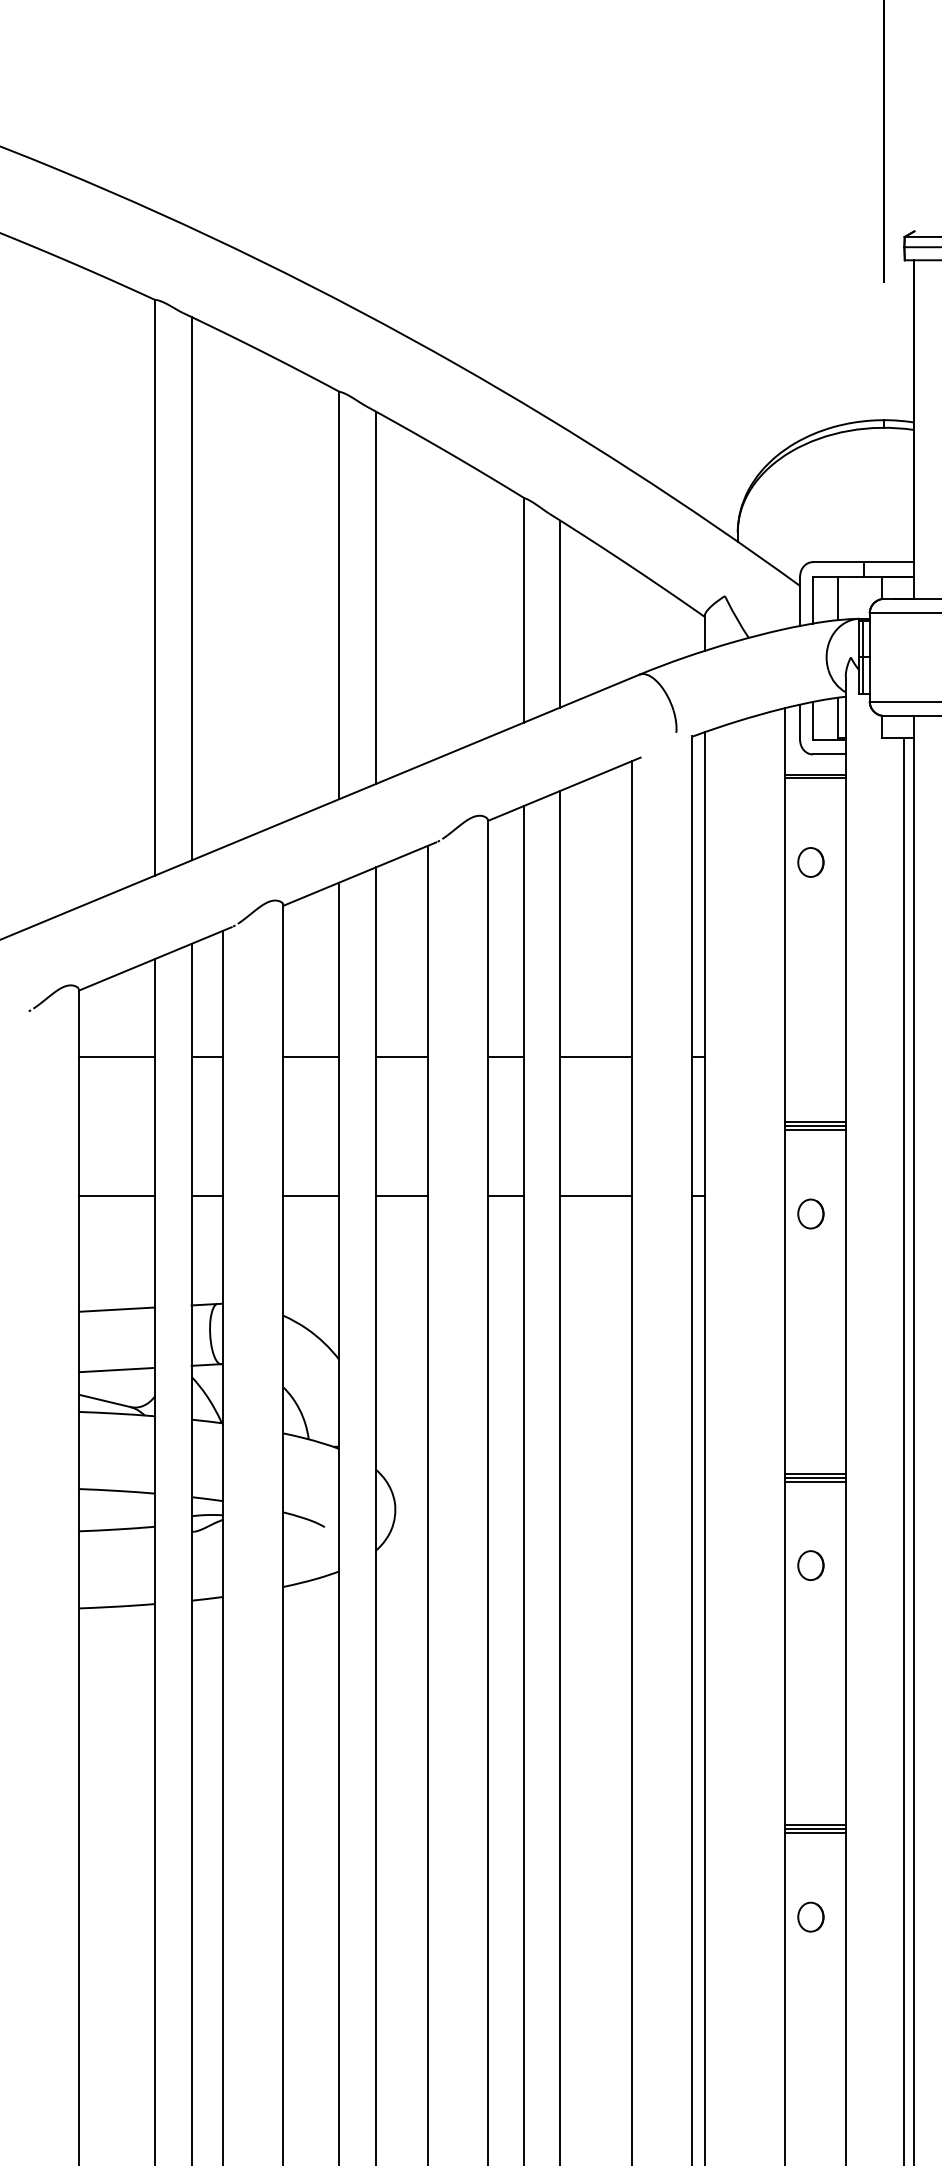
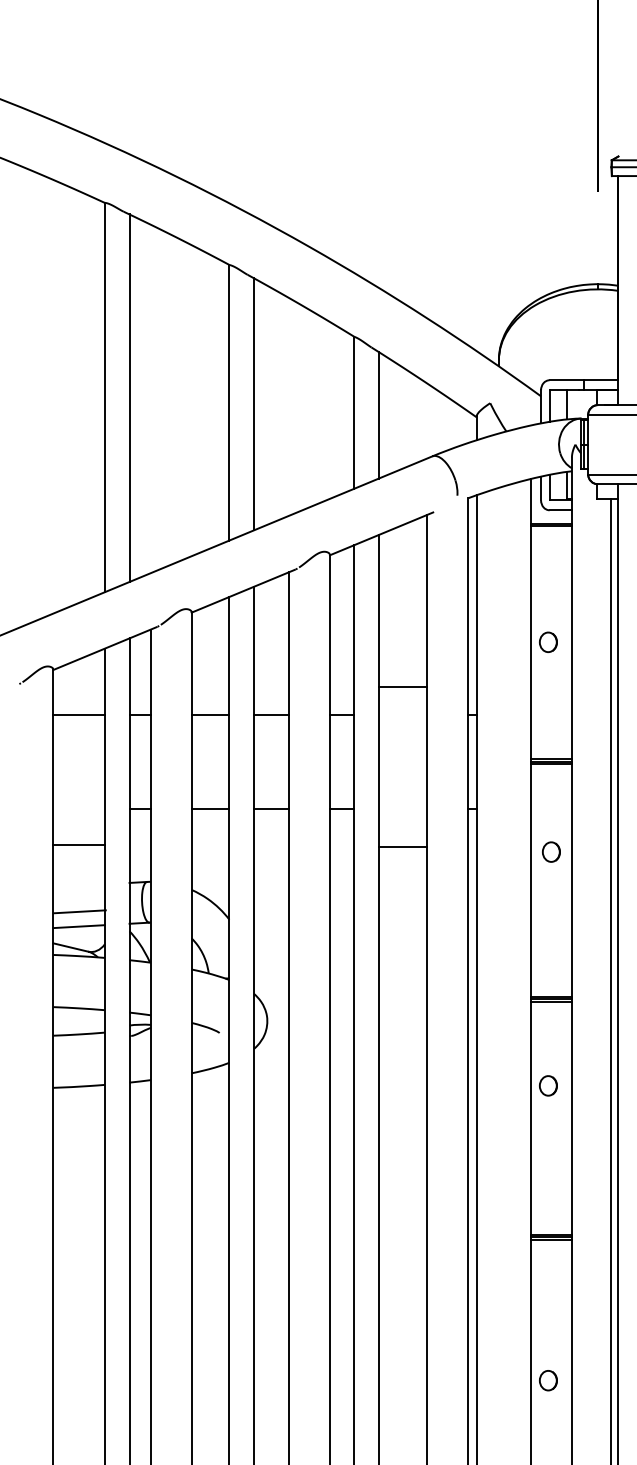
part: (811, 861) -> (548, 641), moved
line: (595, 1056) -> (402, 686), moved
line: (116, 1195) -> (78, 844), moved
line: (595, 1195) -> (402, 846), moved
part: (811, 1213) -> (551, 851), moved
line: (116, 1309) -> (79, 911), moved
part: (811, 1565) -> (548, 1085), moved
part: (811, 1916) -> (548, 1380), moved

